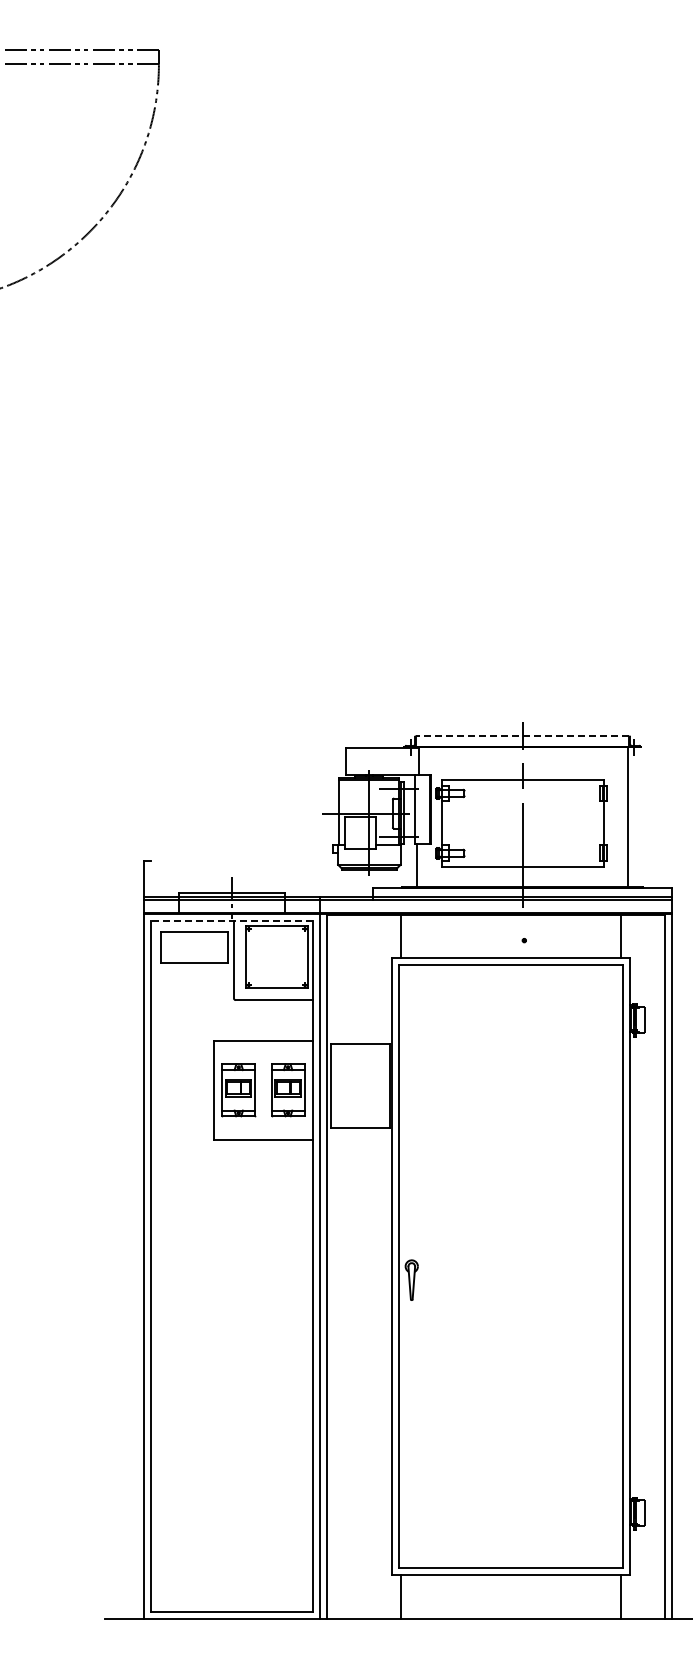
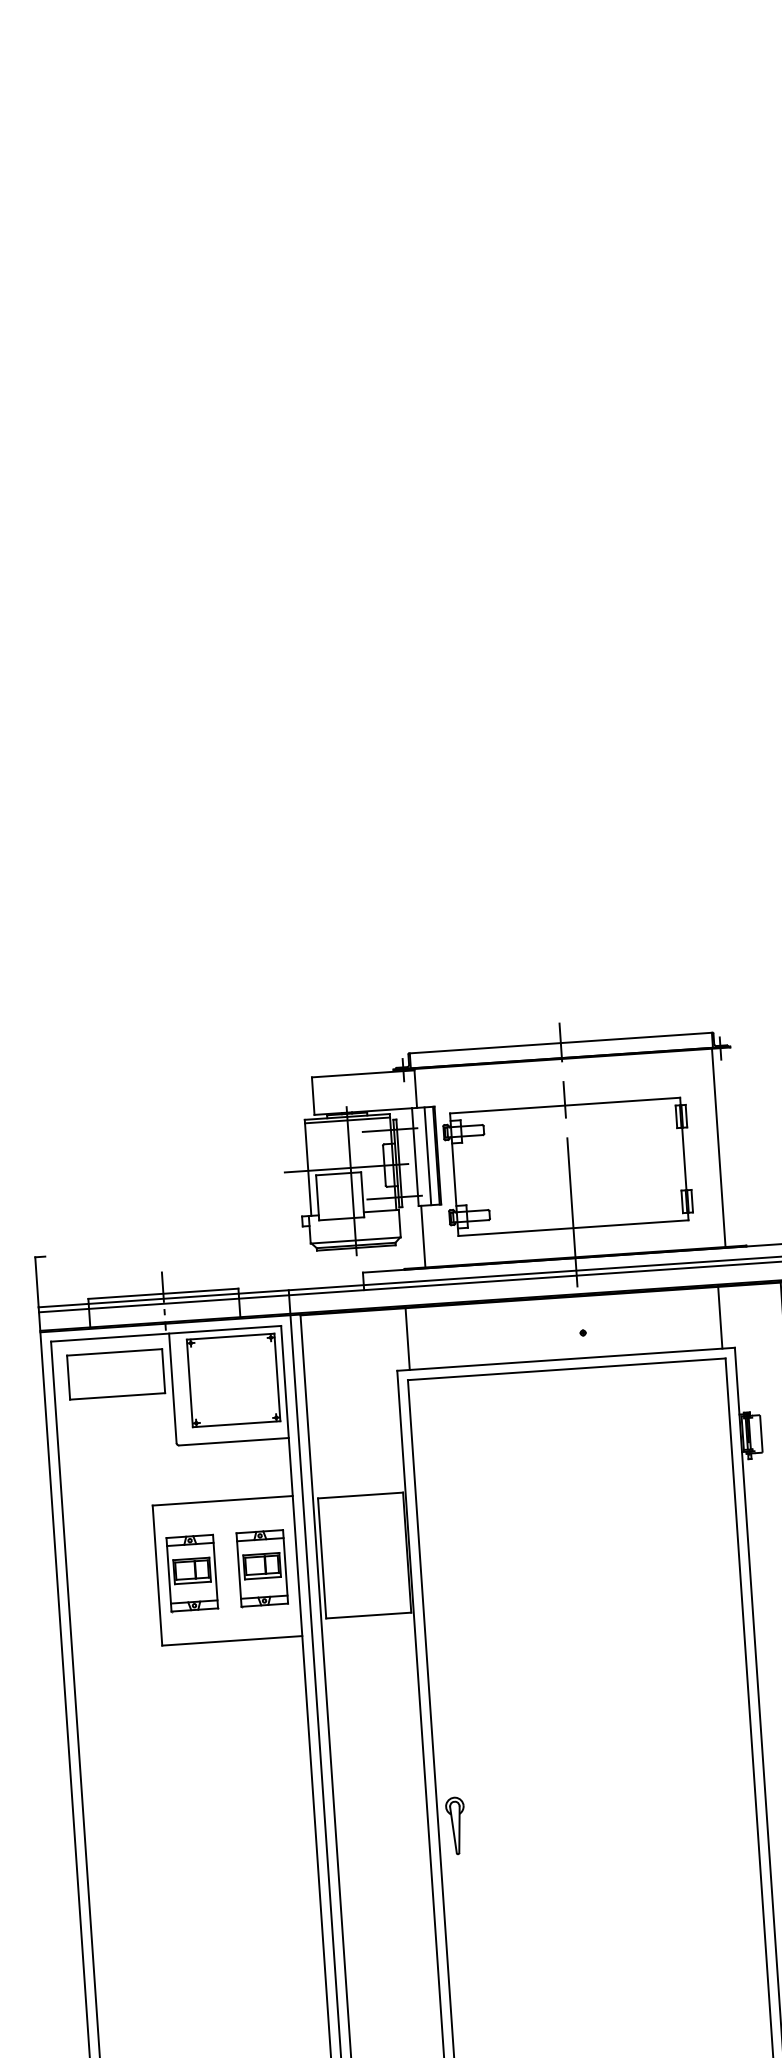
line: (522, 736) -> (560, 1043), dashed -> solid
line: (423, 808) -> (427, 1155), added
line: (231, 921) -> (165, 1334), dashed -> solid

